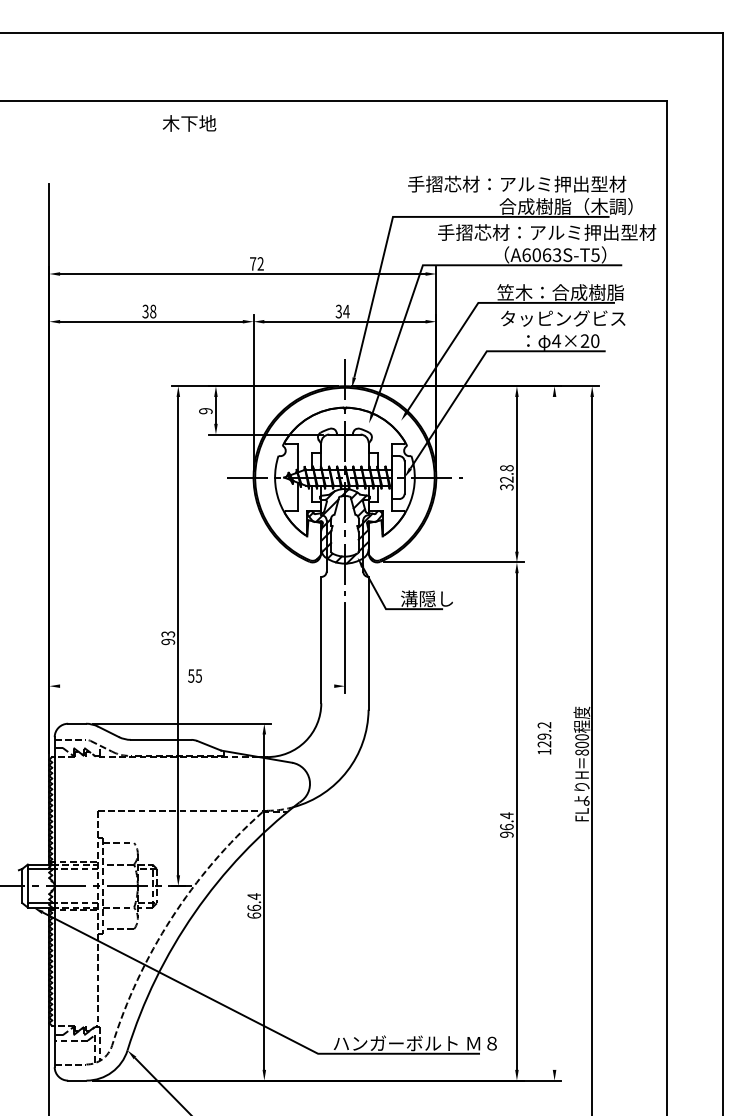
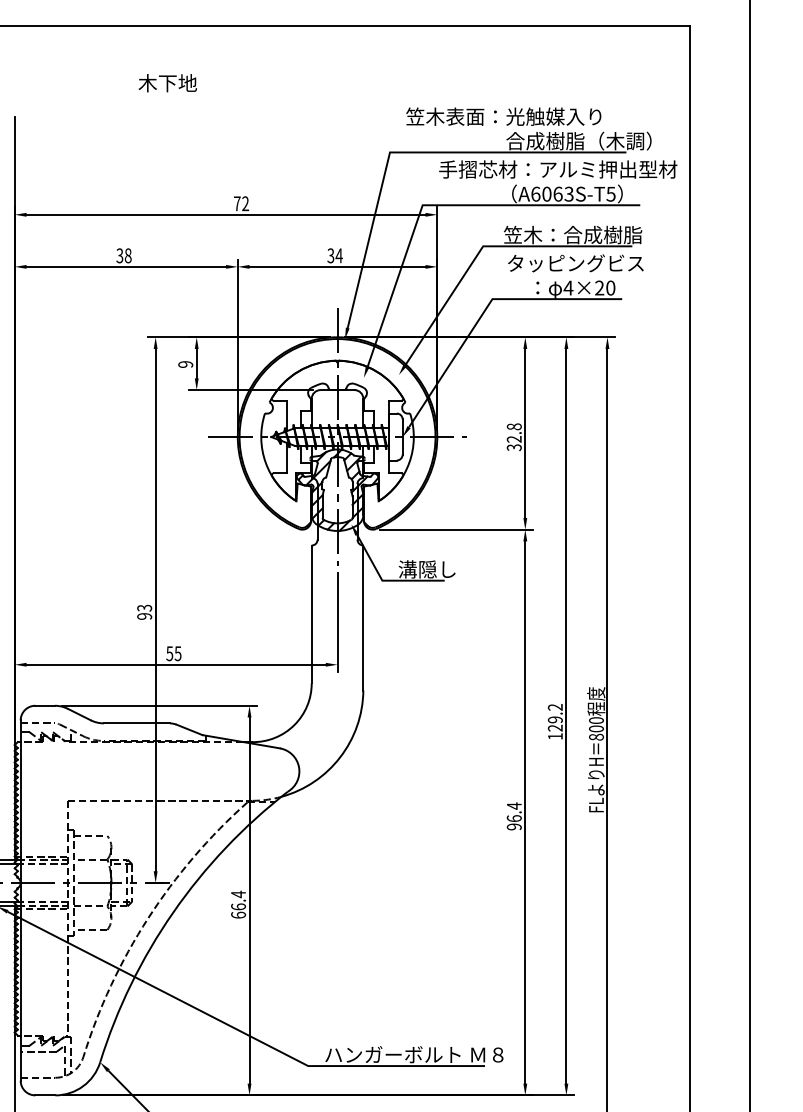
text: (189, 123) -> (167, 83), moved
text: (516, 183) -> (524, 115), 手摺芯材：アルミ押出型材 -> 笠木表面：光触媒入り
line: (197, 686) -> (176, 665), added
line: (554, 732) -> (566, 715), added

